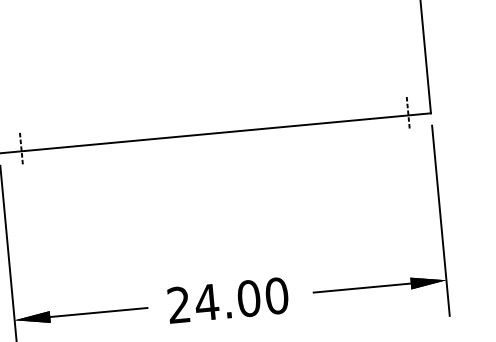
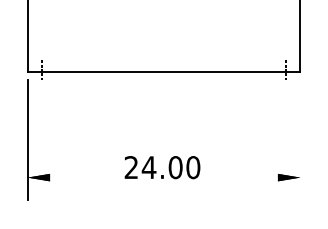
line: (440, 219) -> (300, 139), removed
line: (361, 288) -> (246, 177), removed
text: (228, 300) -> (162, 167), moved
line: (98, 312) -> (80, 177), removed

